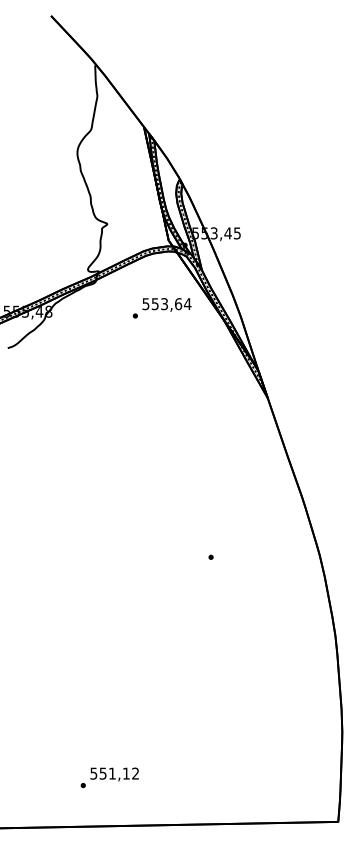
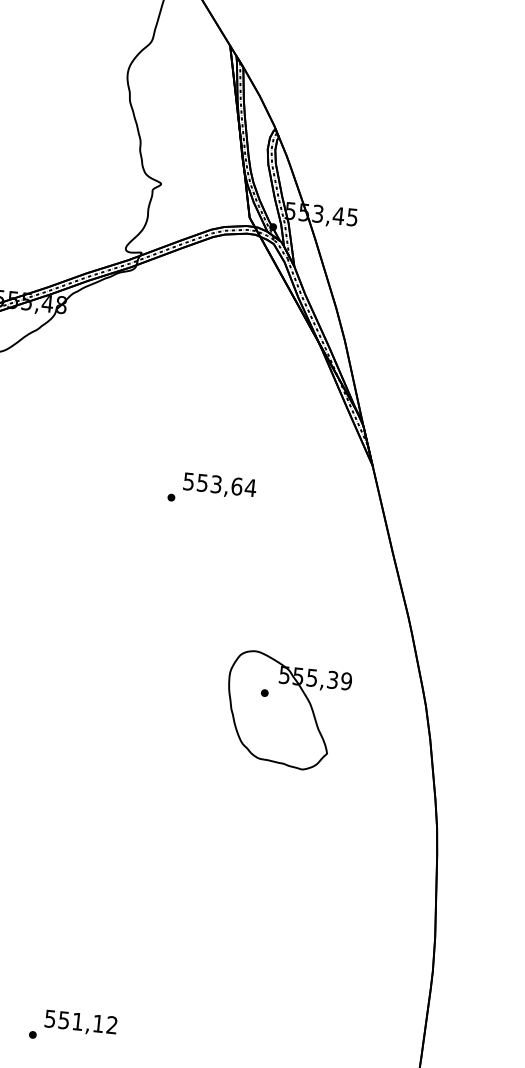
text: (161, 308) -> (211, 490), moved
part: (226, 567) -> (286, 710), added
text: (109, 777) -> (72, 1026), moved

